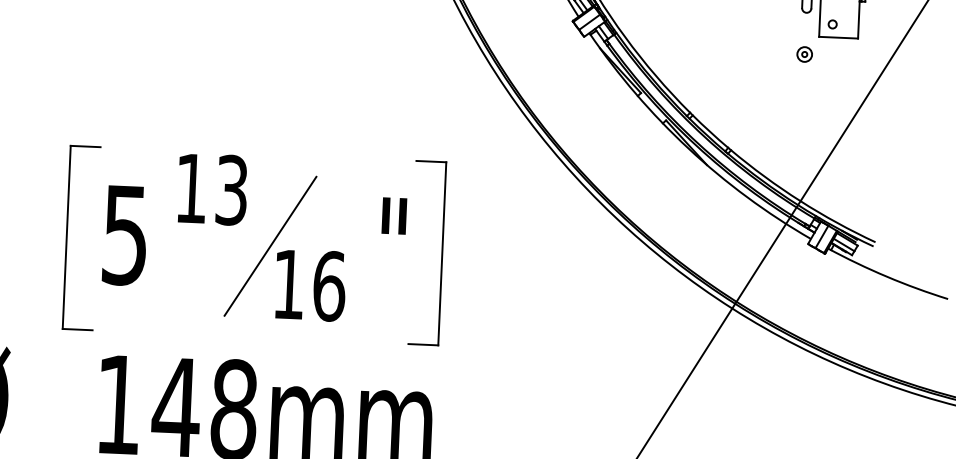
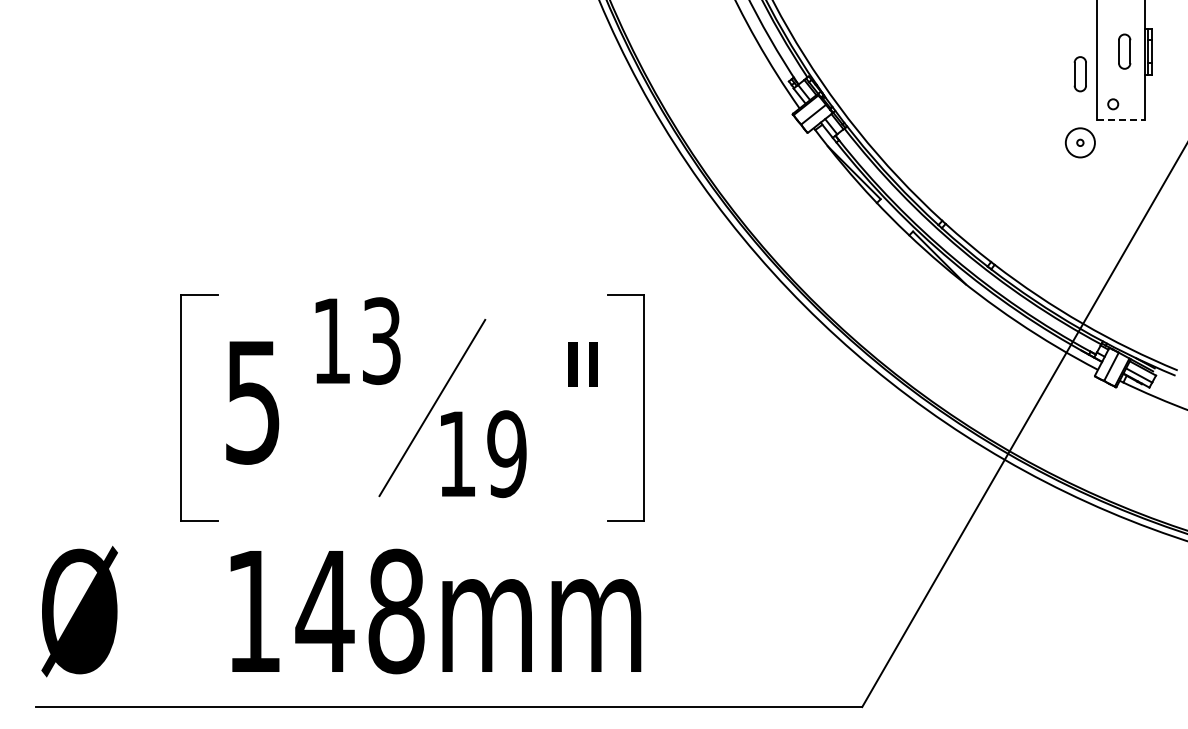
line: (838, 37) -> (1121, 120), solid -> dashed
circle: (804, 54) -> (1080, 142), size x1.6
text: (329, 286) -> (507, 454), 16 -> 19

